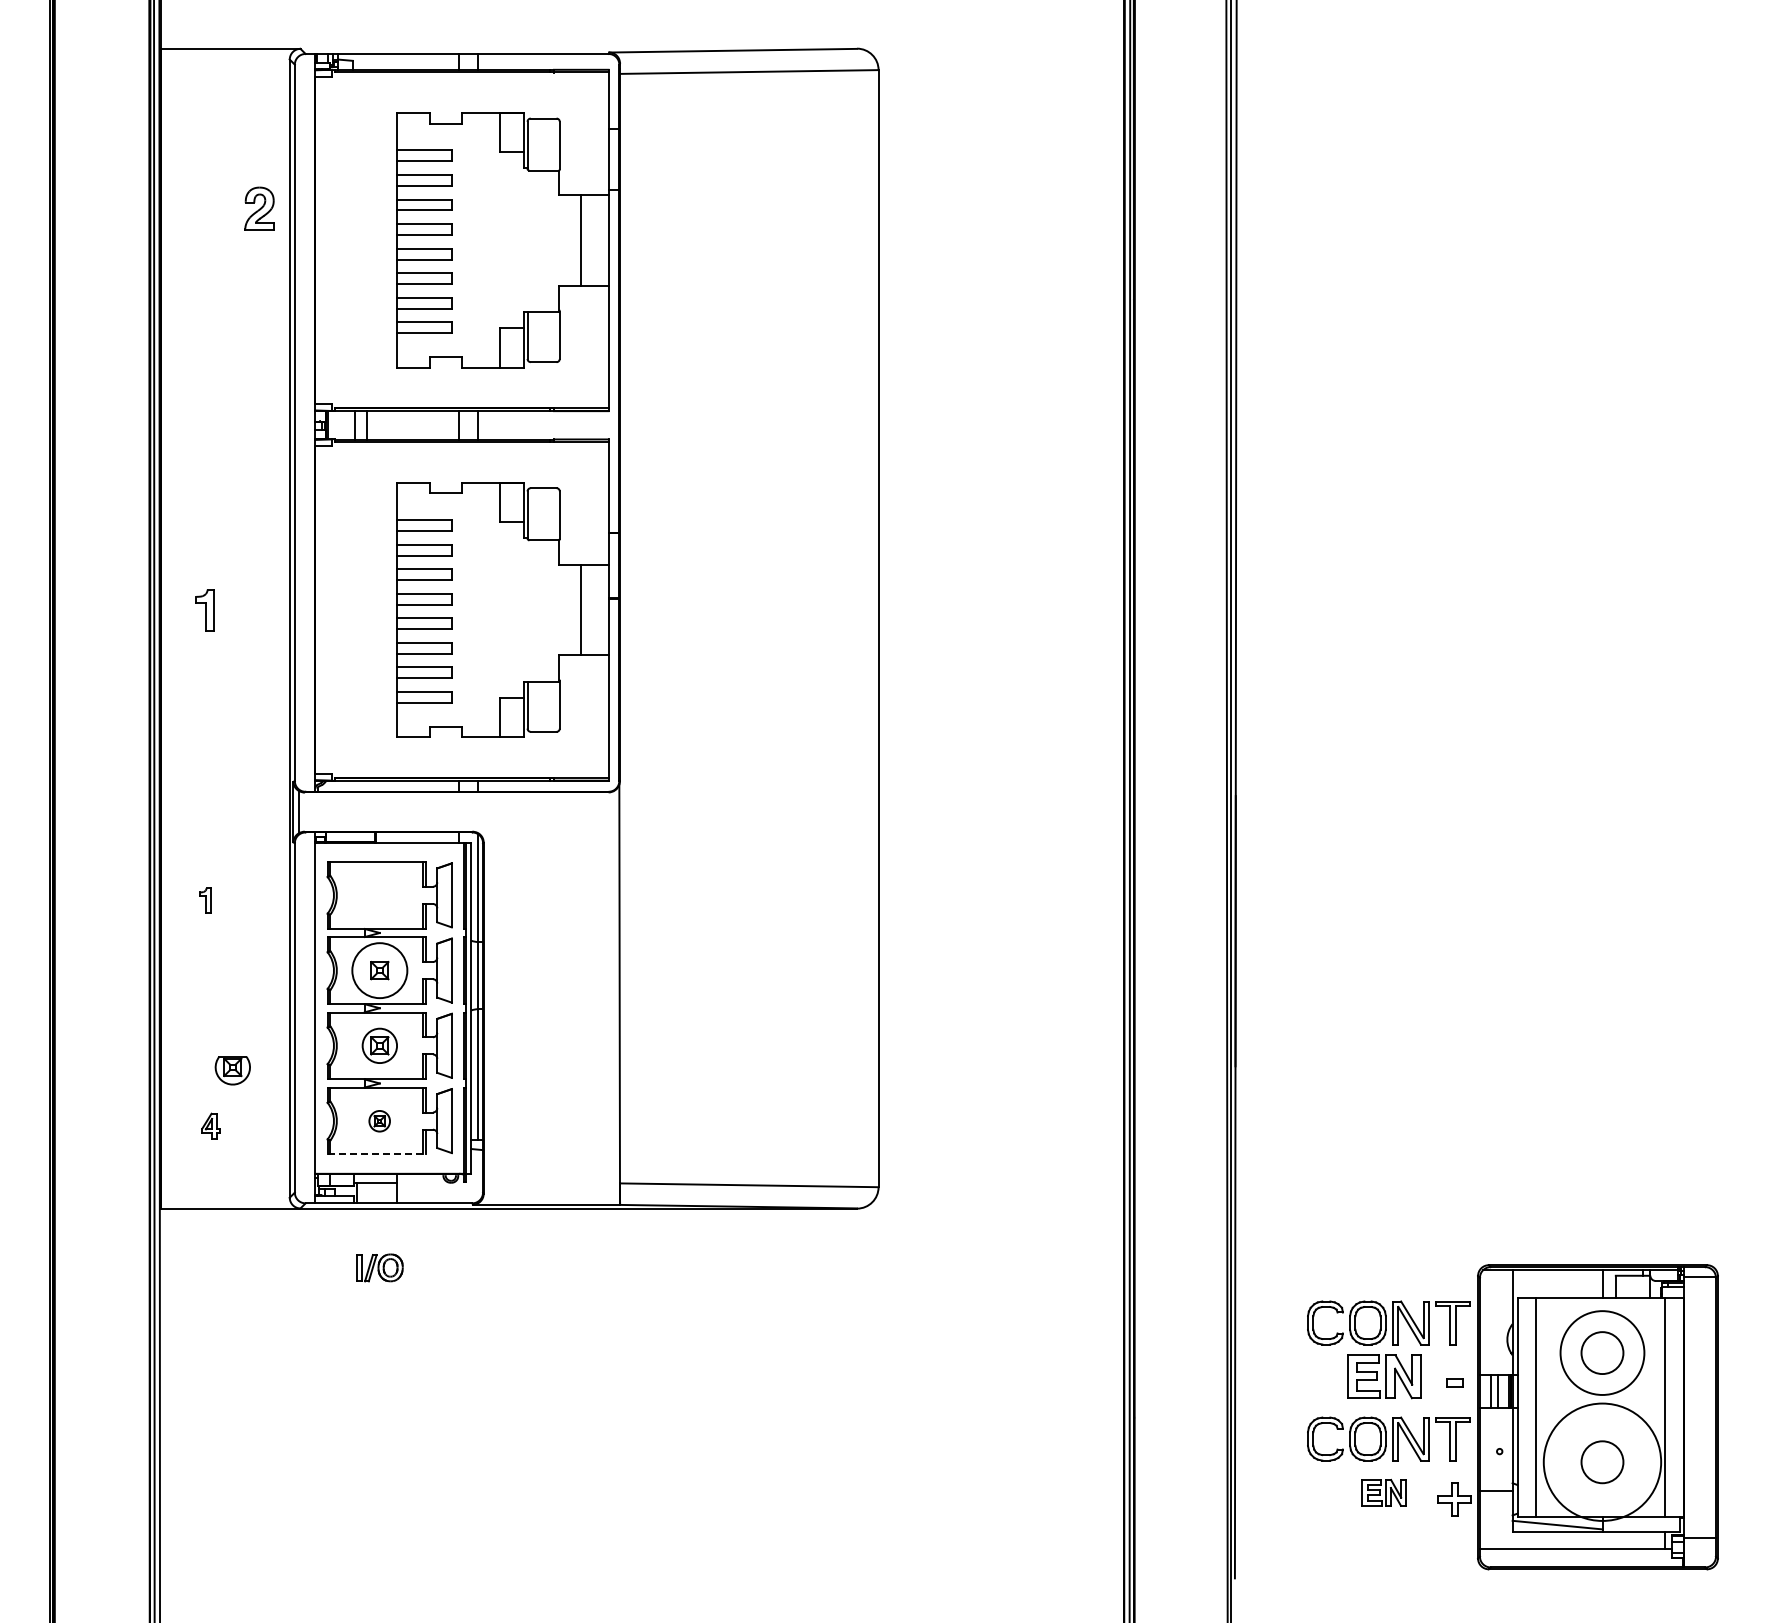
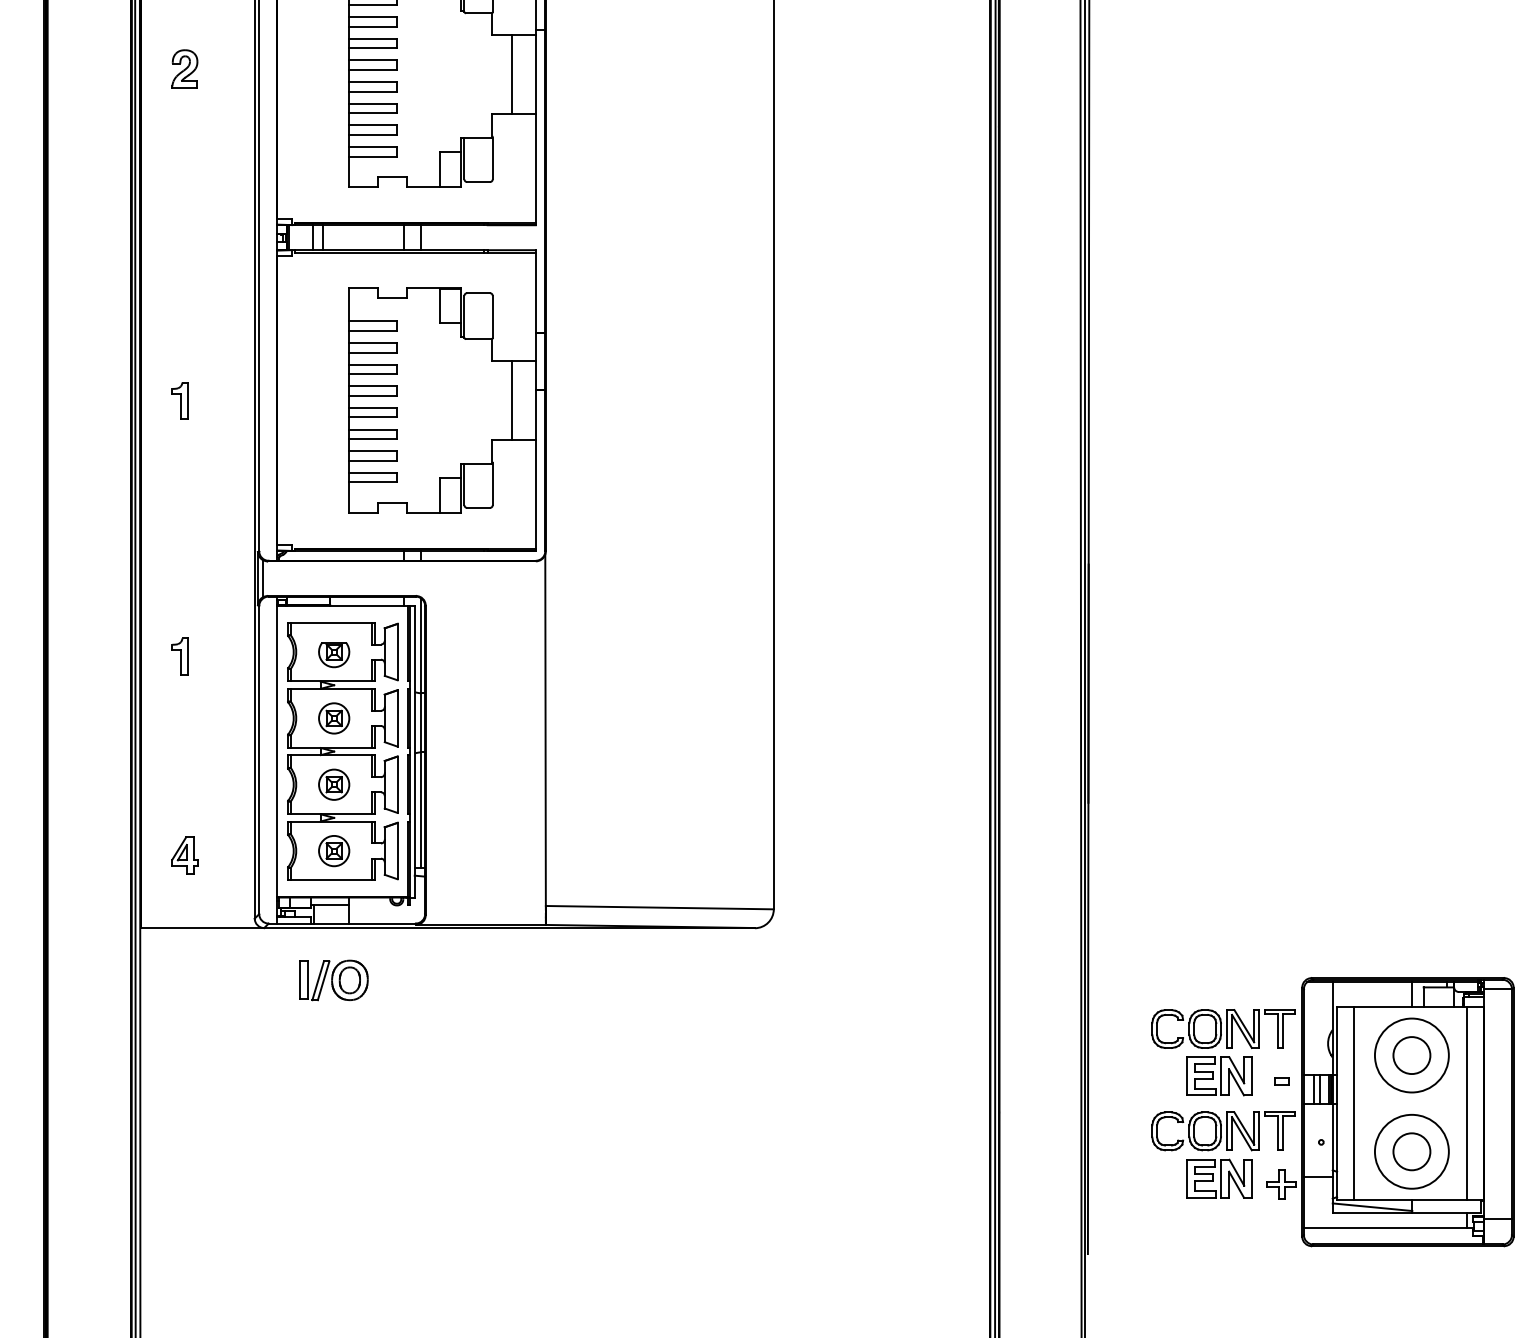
part: (259, 208) -> (184, 68), moved
part: (204, 900) -> (179, 656), size x1.67
circle: (379, 970) -> (333, 718), size x0.62
part: (232, 1070) -> (333, 654), moved
part: (379, 1121) -> (333, 851), size x1.67
part: (210, 1125) -> (184, 854), size x1.67
line: (377, 1154) -> (332, 880), dashed -> solid
part: (379, 1267) -> (333, 980), size x1.67
circle: (1602, 1462) -> (1411, 1152), size x0.71
part: (1384, 1492) -> (1219, 1178), size x1.67

